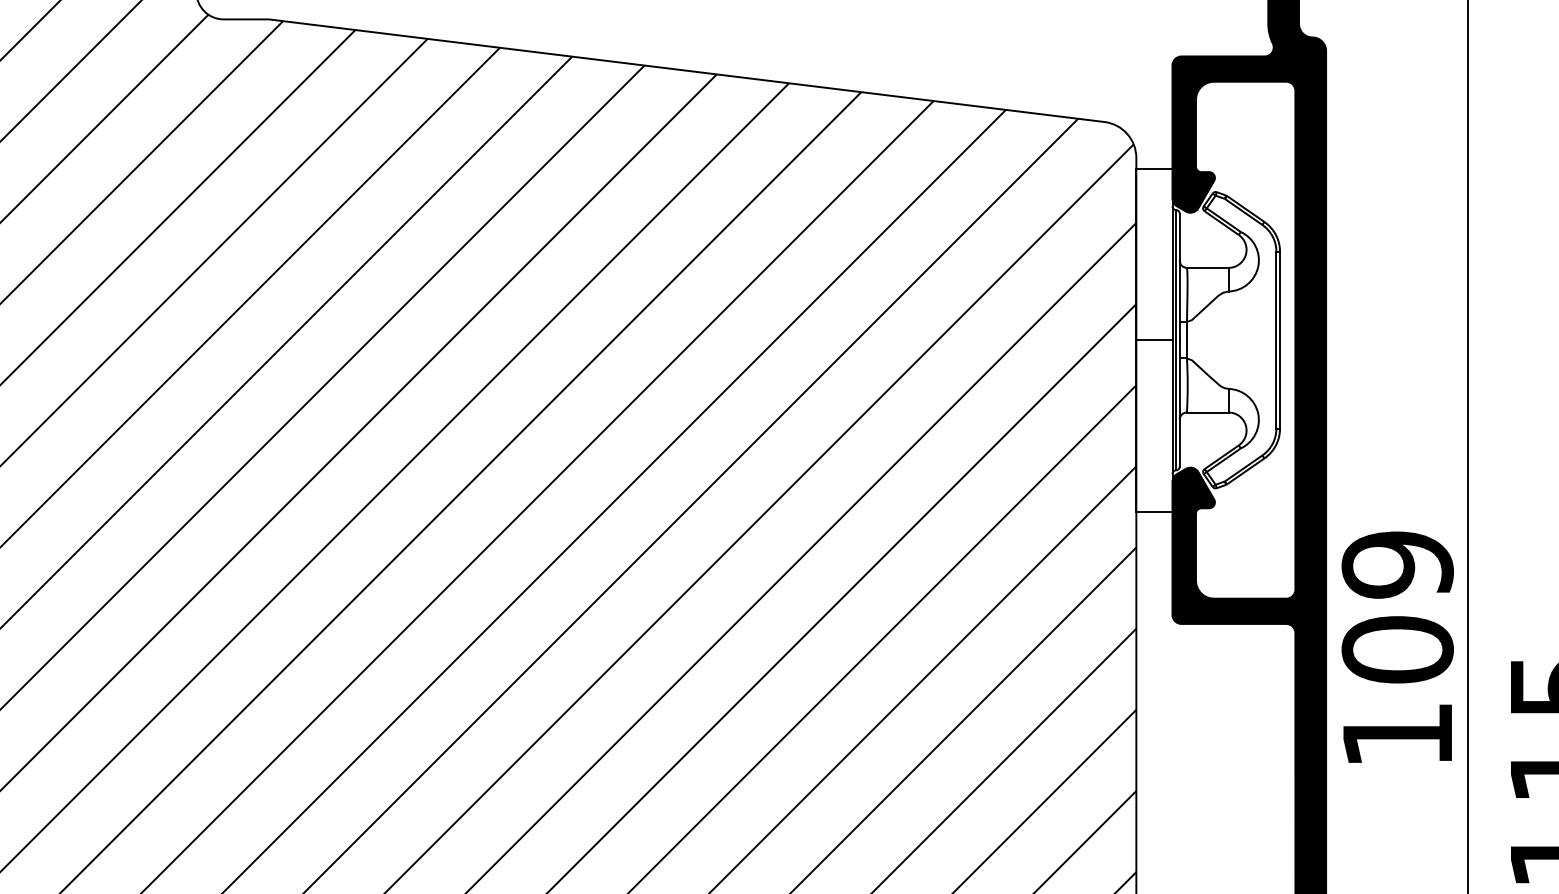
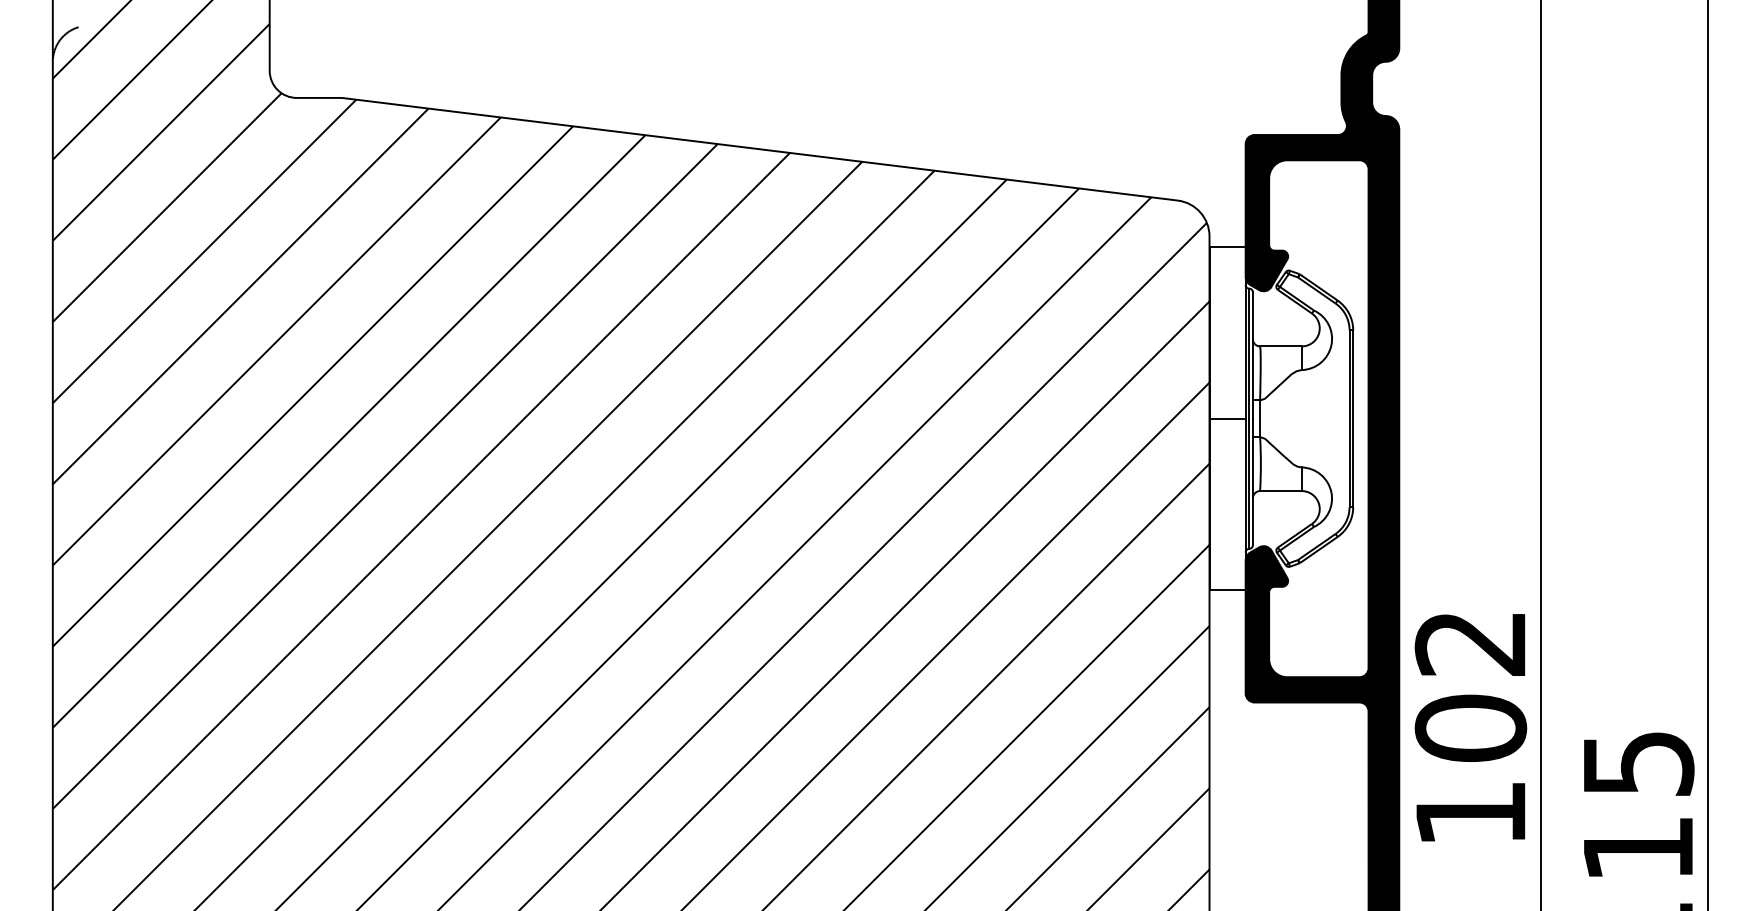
text: (1397, 564) -> (1470, 643), 109 -> 102

